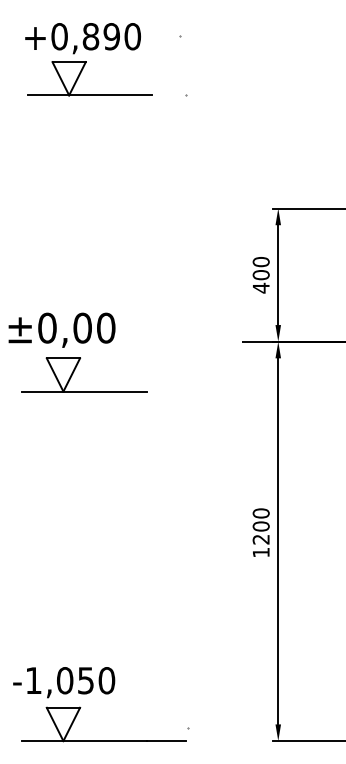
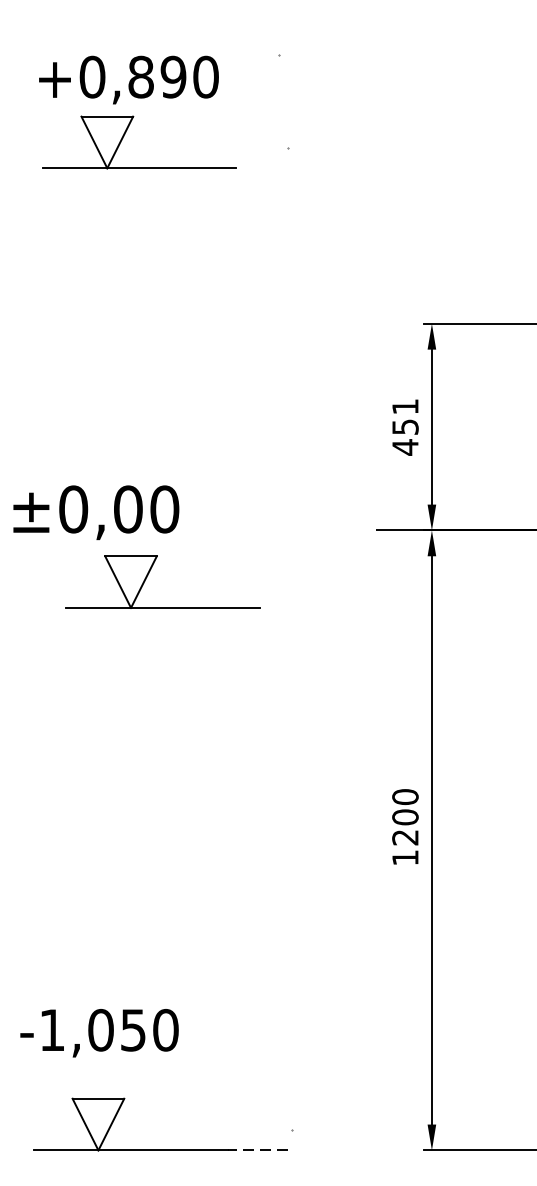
part: (88, 59) -> (137, 112), moved
text: (260, 268) -> (404, 416), 400 -> 451
part: (75, 369) -> (149, 573), moved
text: (64, 682) -> (100, 1033), moved
line: (166, 741) -> (258, 1151), solid -> dashed

